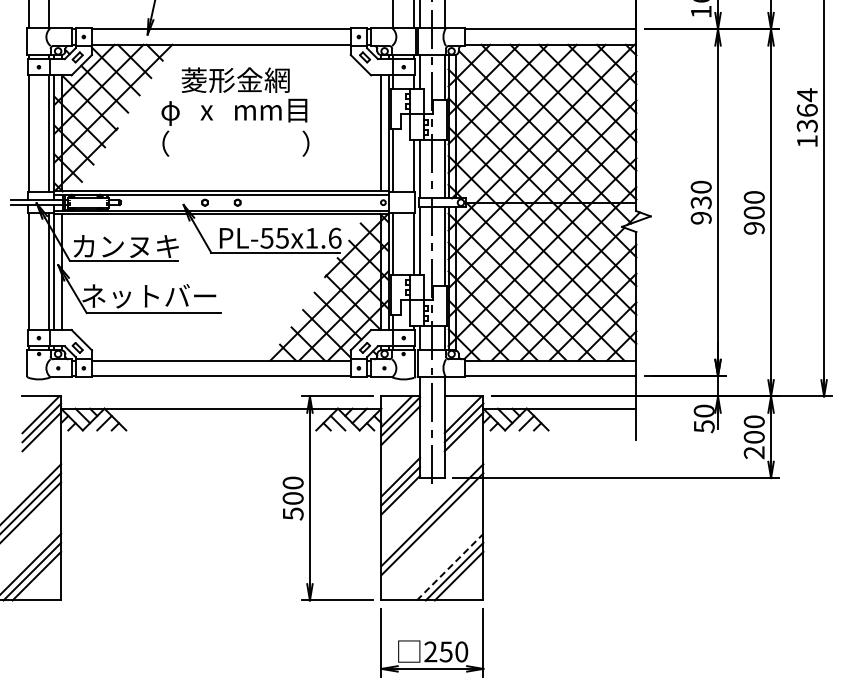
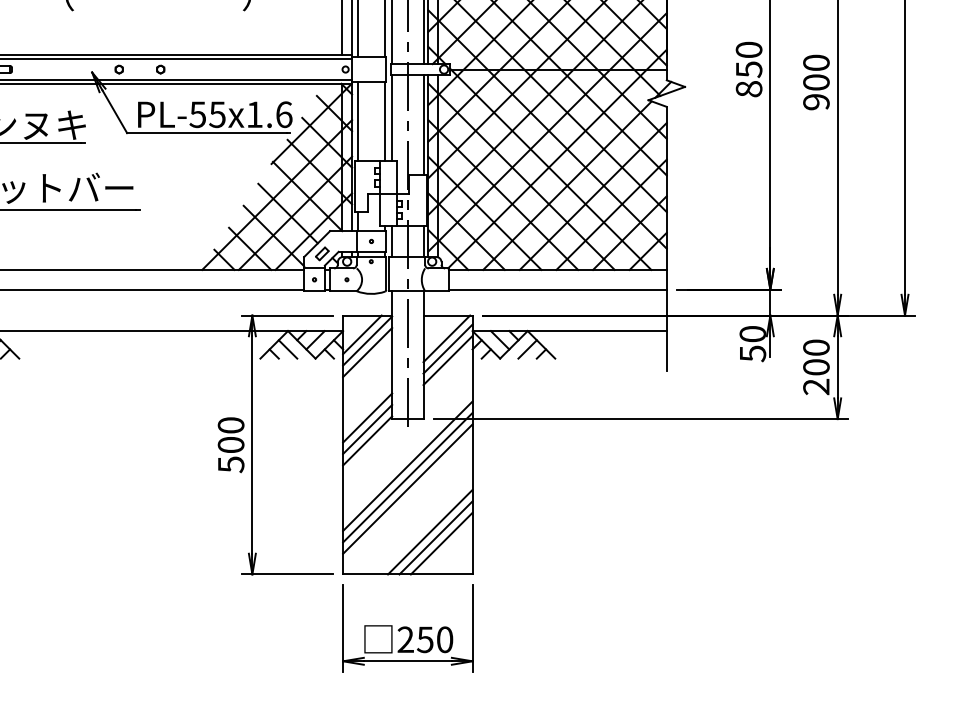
text: (700, 210) -> (748, 79), 930 -> 850
line: (432, 533) -> (407, 489), added
line: (450, 566) -> (430, 531), dashed -> solid

